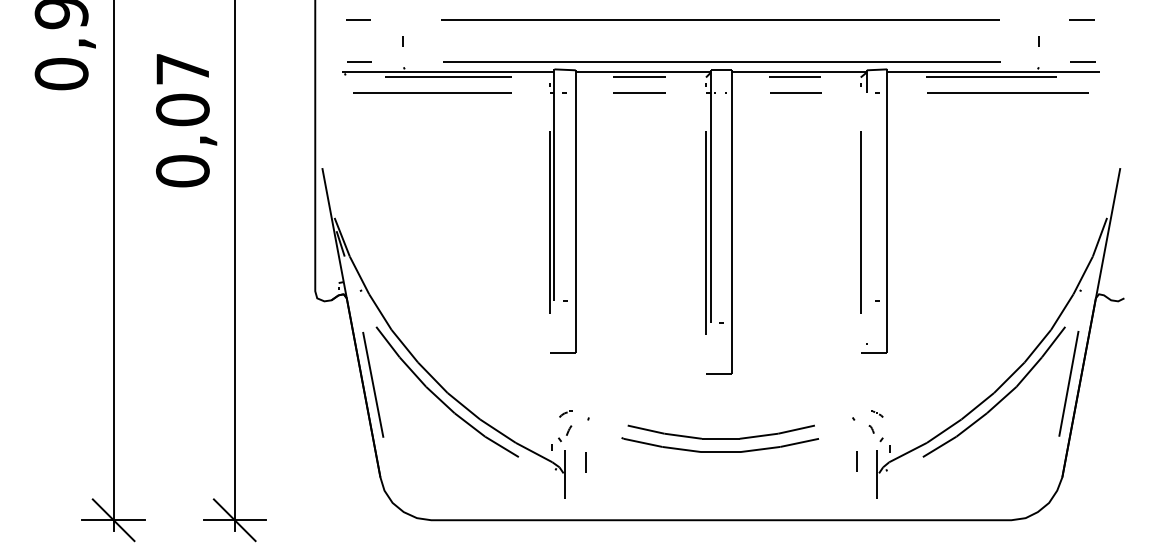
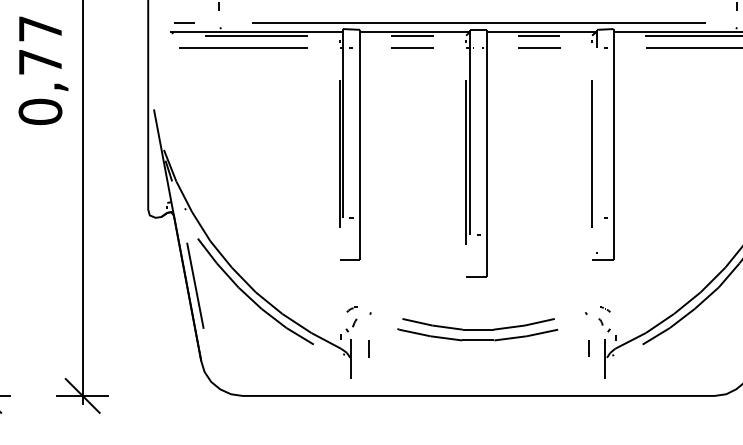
text: (182, 109) -> (40, 61), 0,07 -> 0,77

